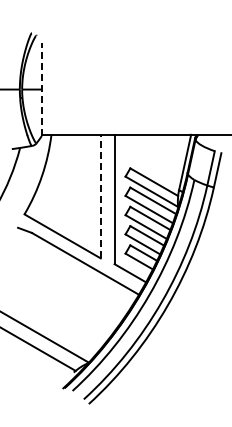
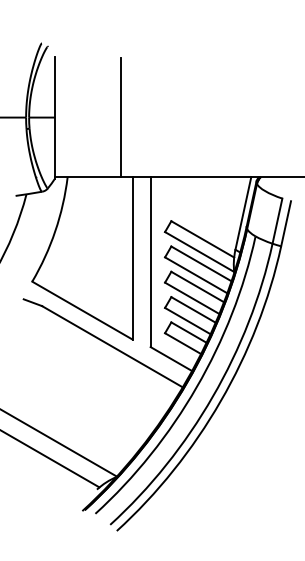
line: (41, 89) -> (54, 117), dashed -> solid
line: (91, 89) -> (120, 117), added
line: (100, 196) -> (132, 258), dashed -> solid

